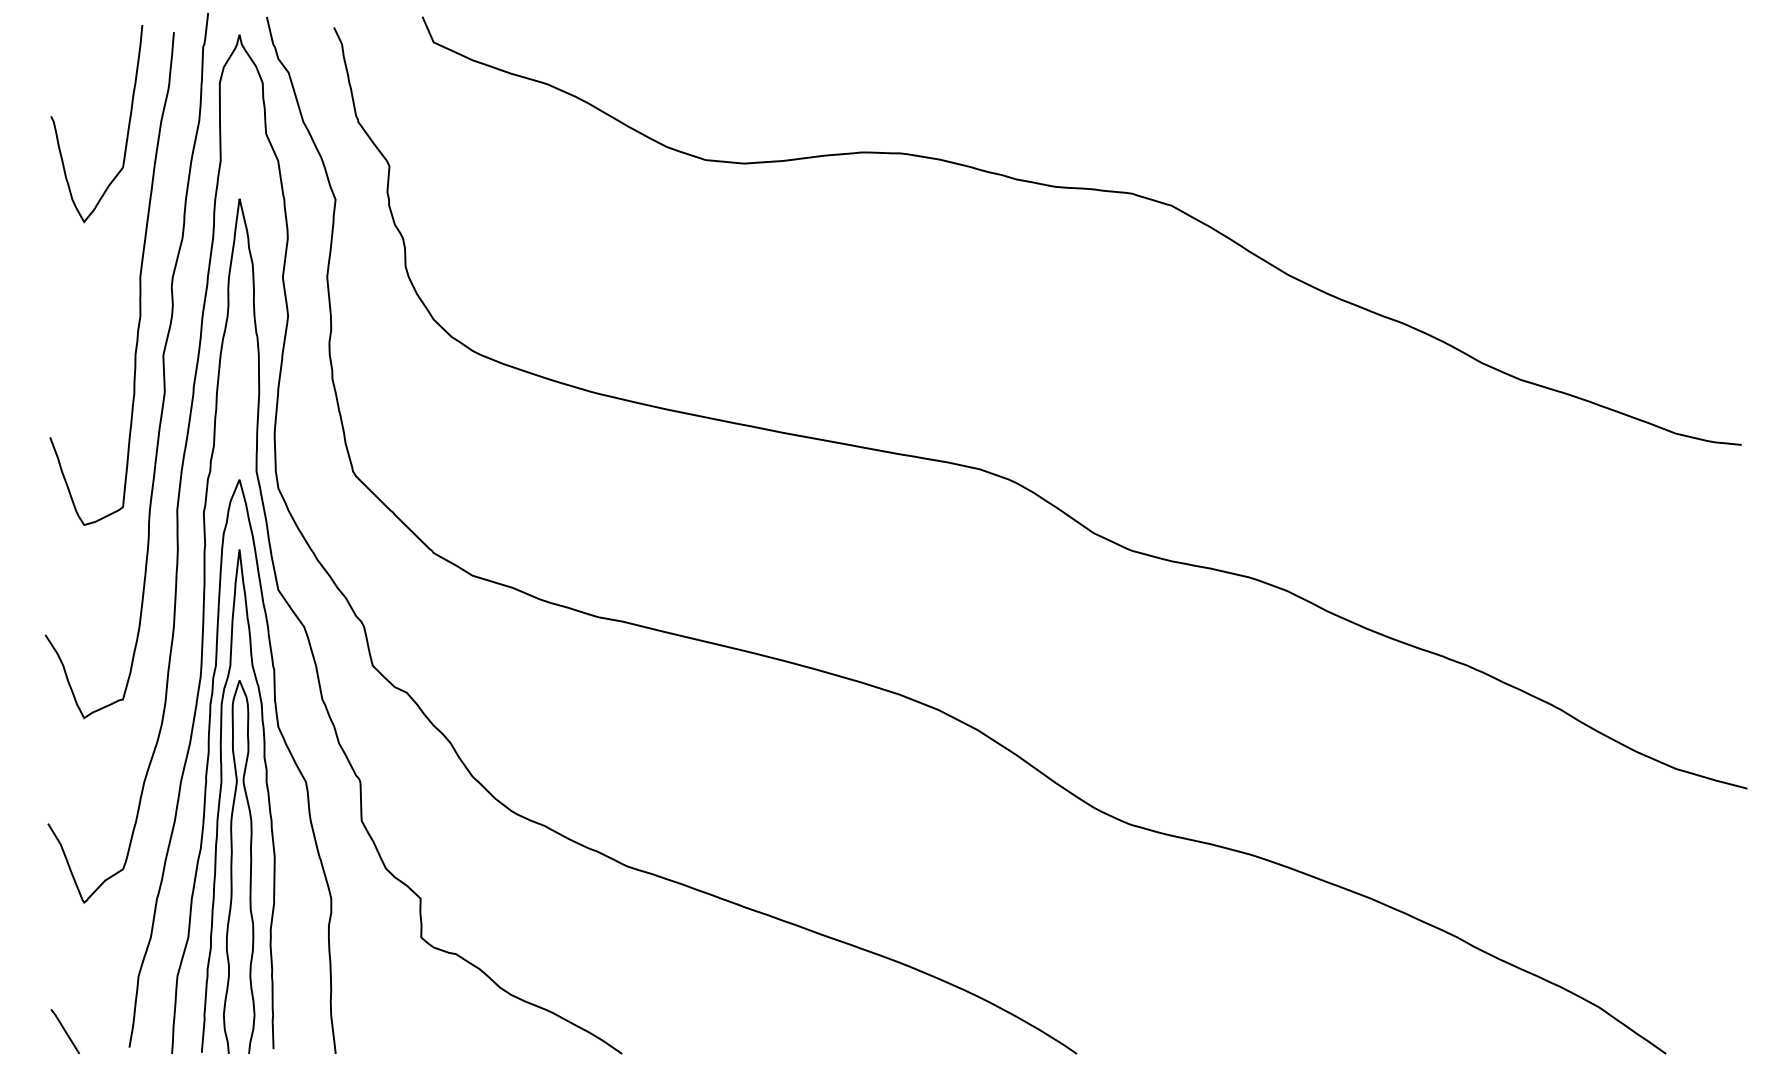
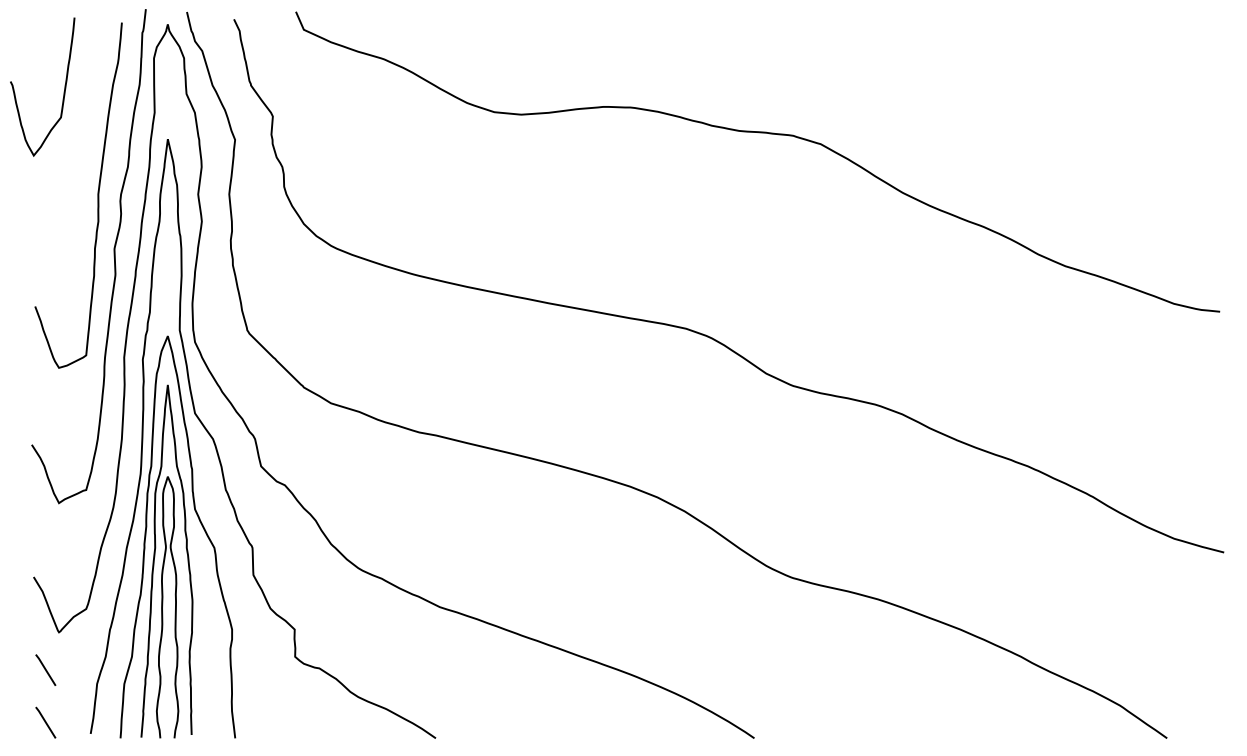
curve: (127, 128) -> (64, 90), moved
line: (65, 956) -> (45, 670), added

